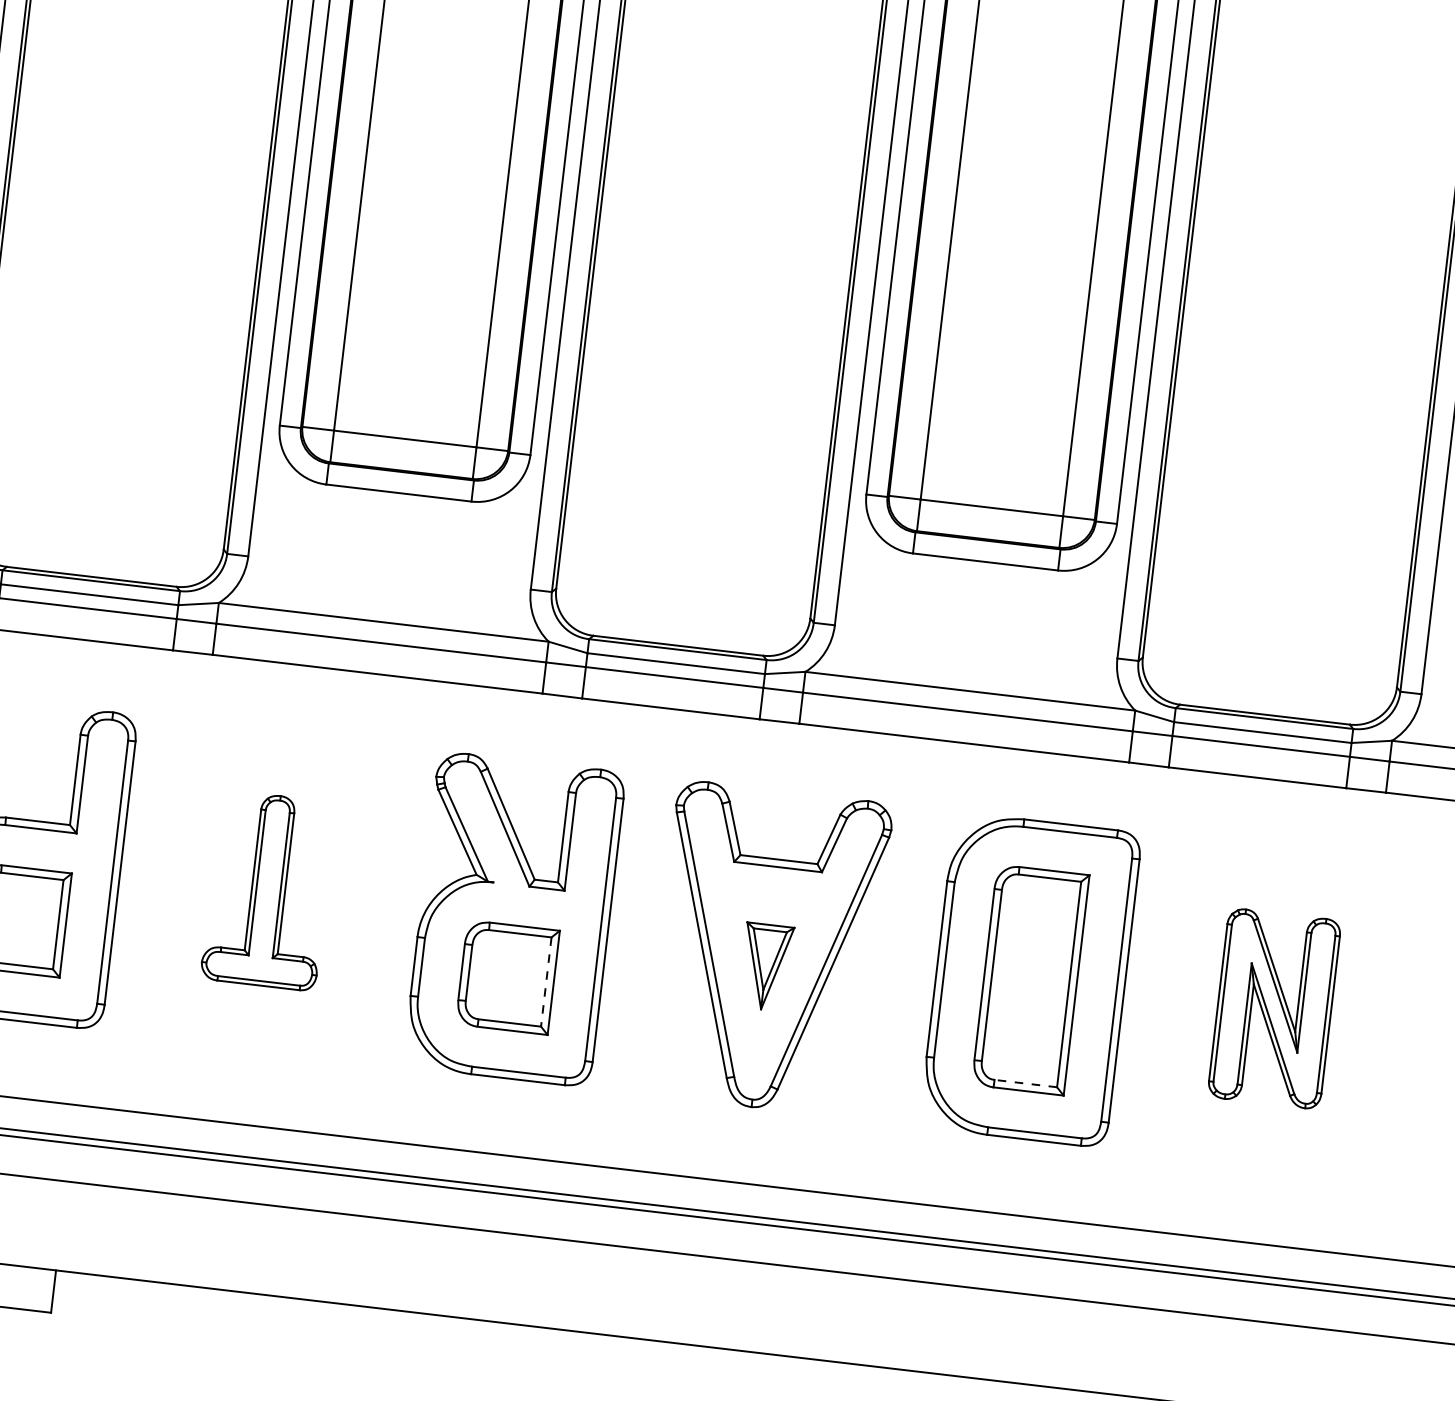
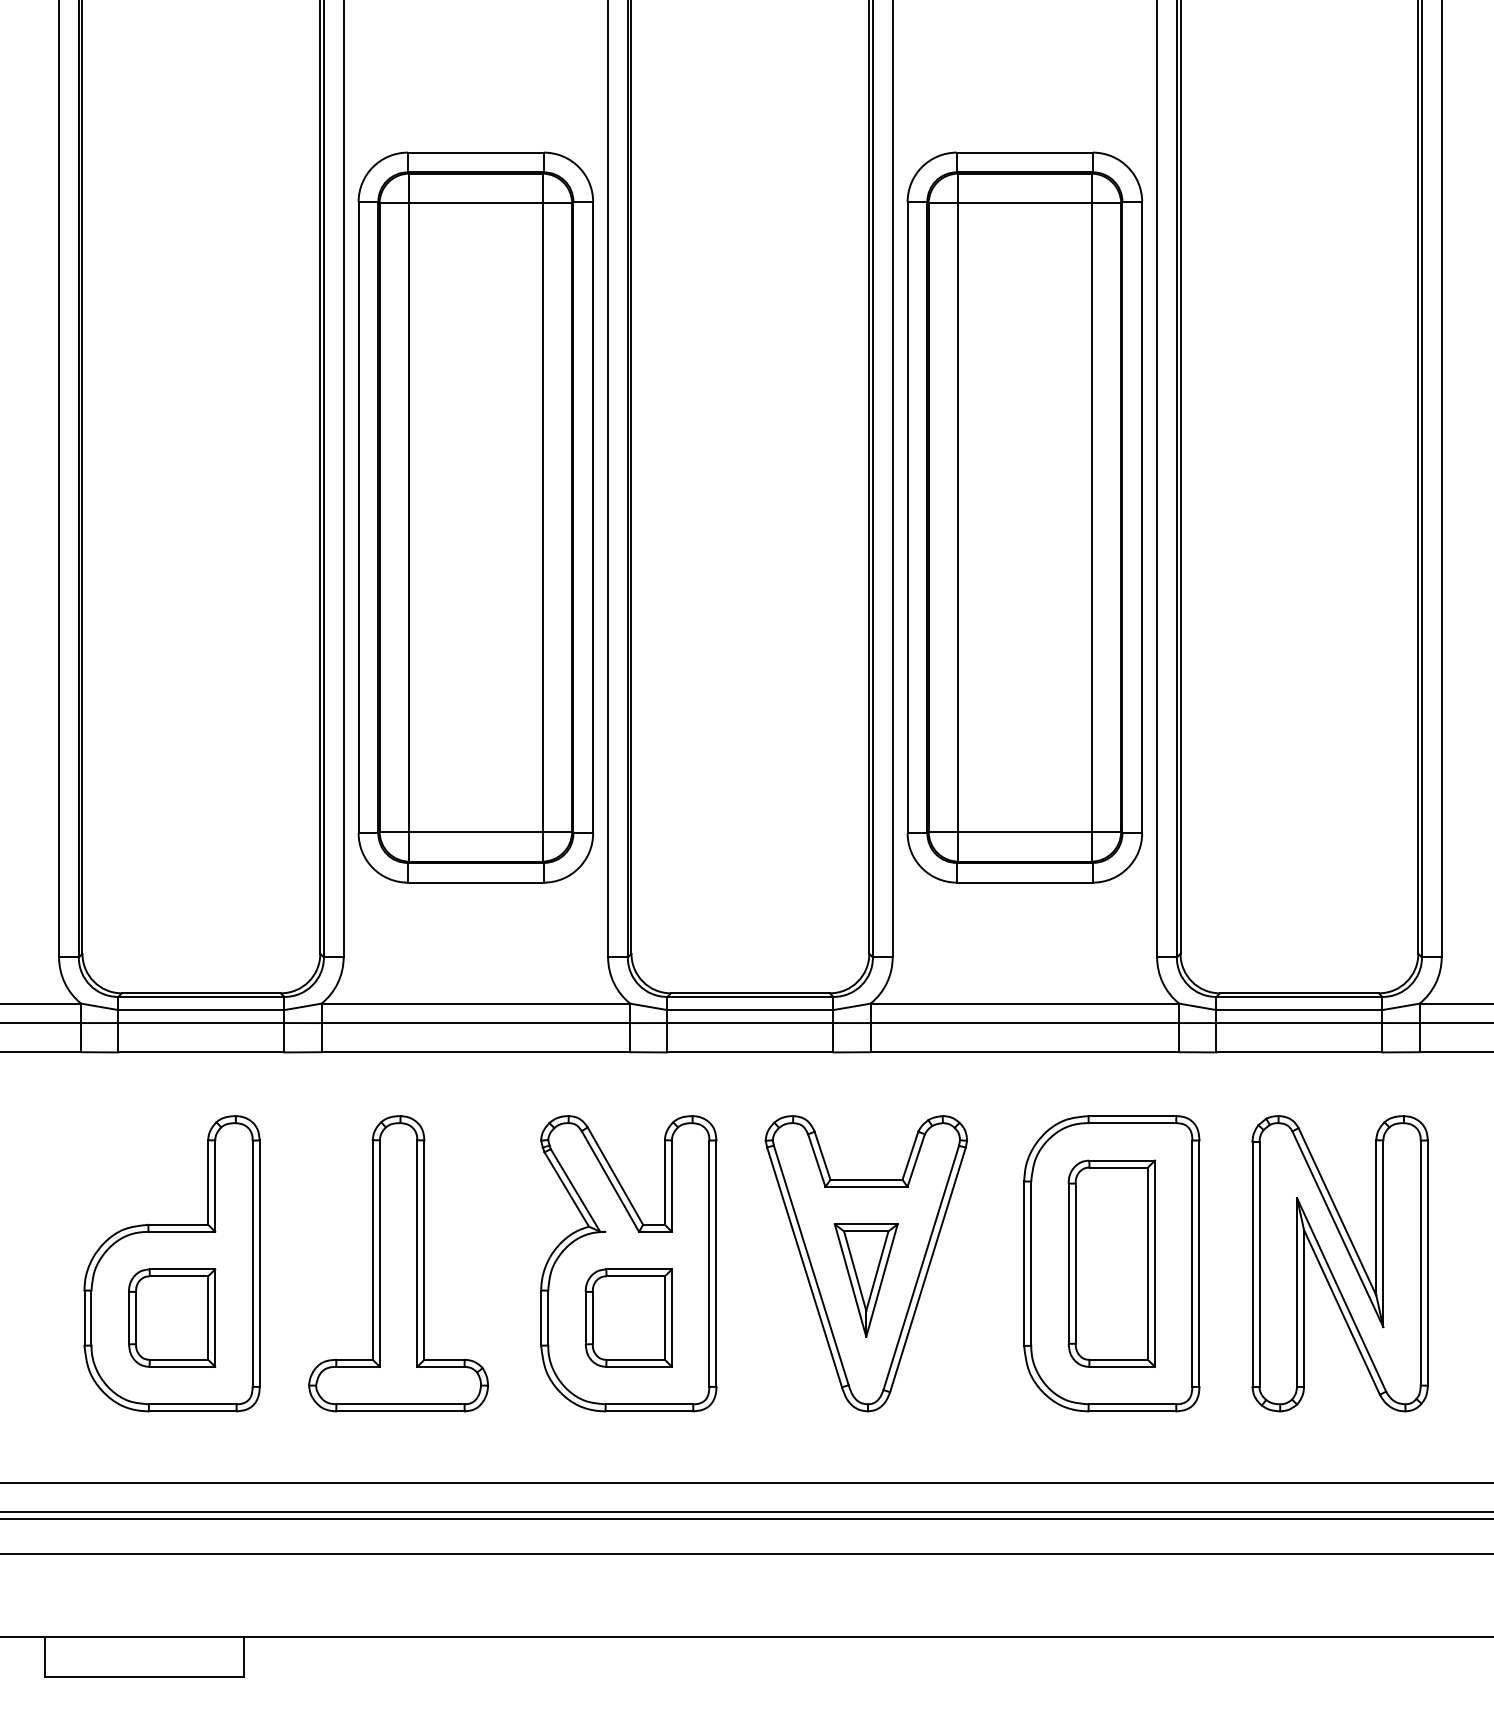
part: (268, 890) -> (398, 1263), size x1.67
part: (765, 967) -> (865, 1280), size x1.43
line: (545, 982) -> (664, 1318), dashed -> solid
part: (1273, 1008) -> (1339, 1263), size x1.67
line: (1025, 1083) -> (1118, 1359), dashed -> solid

